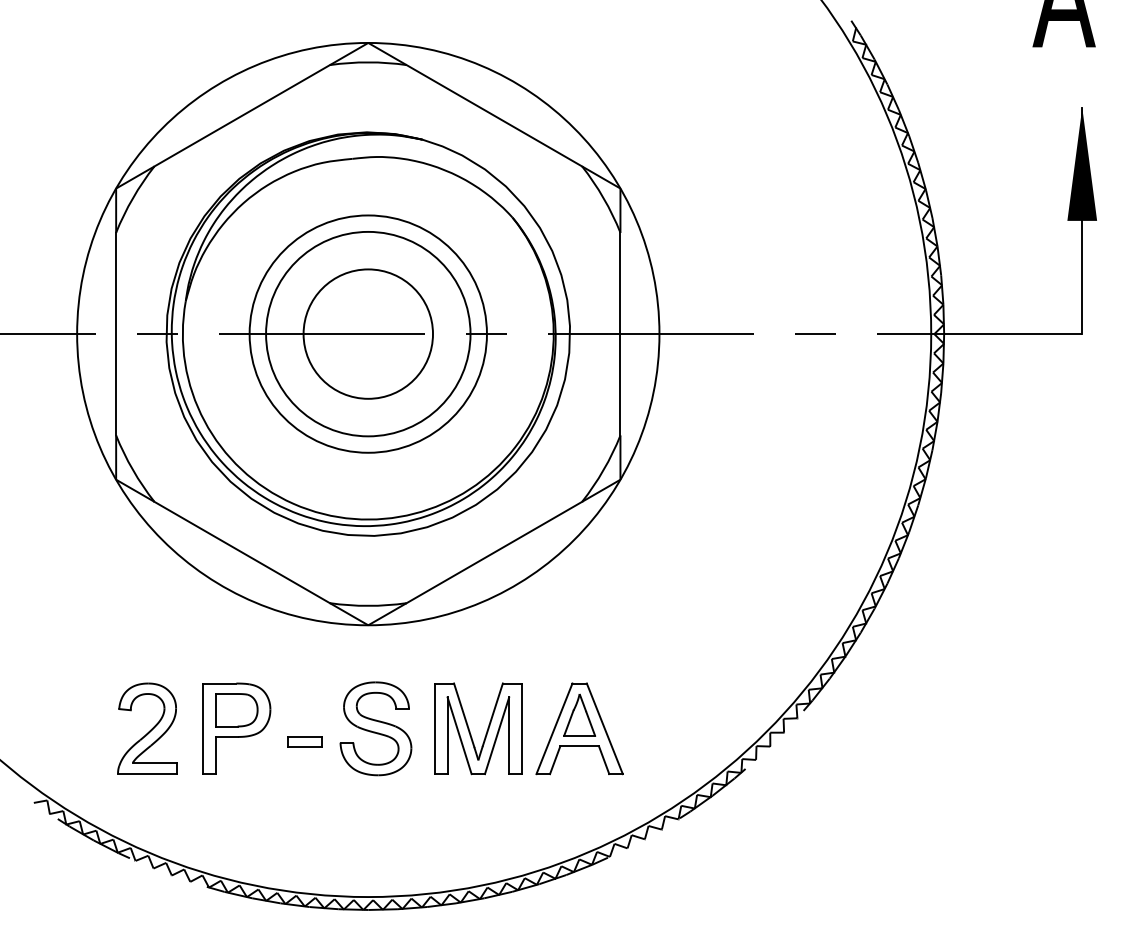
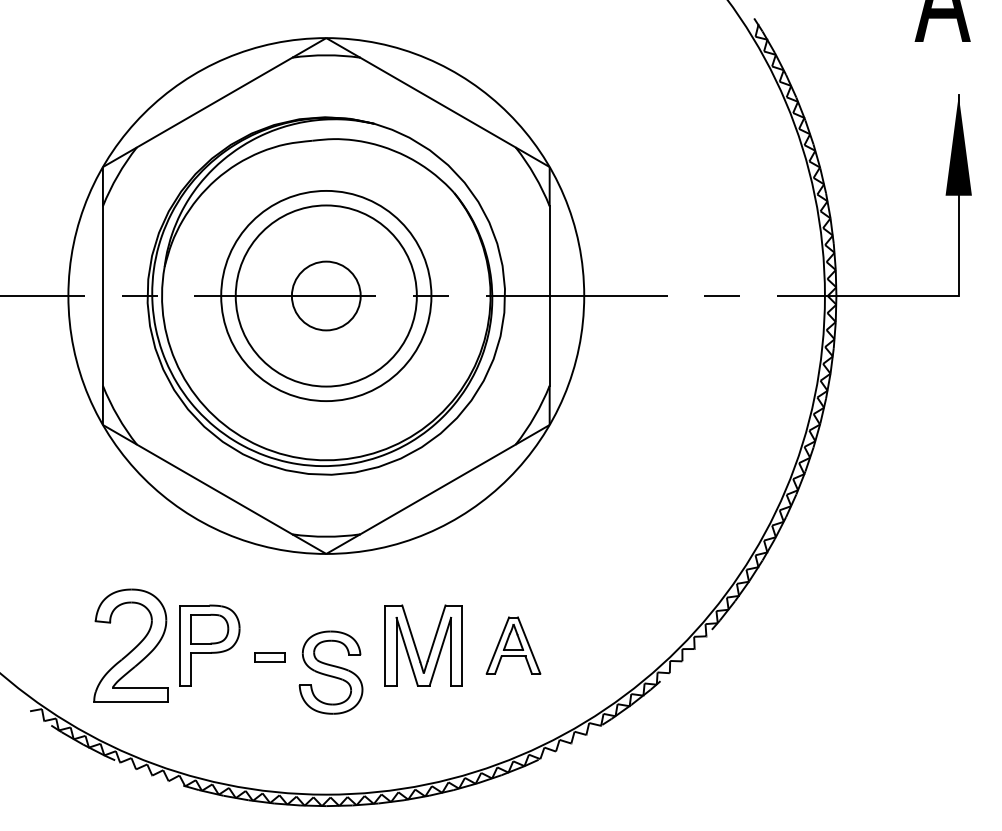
circle: (368, 333) -> (326, 295), size x0.6
part: (147, 728) -> (130, 645), size x1.4
part: (375, 728) -> (330, 672), moved
part: (579, 728) -> (513, 645), size x0.7

